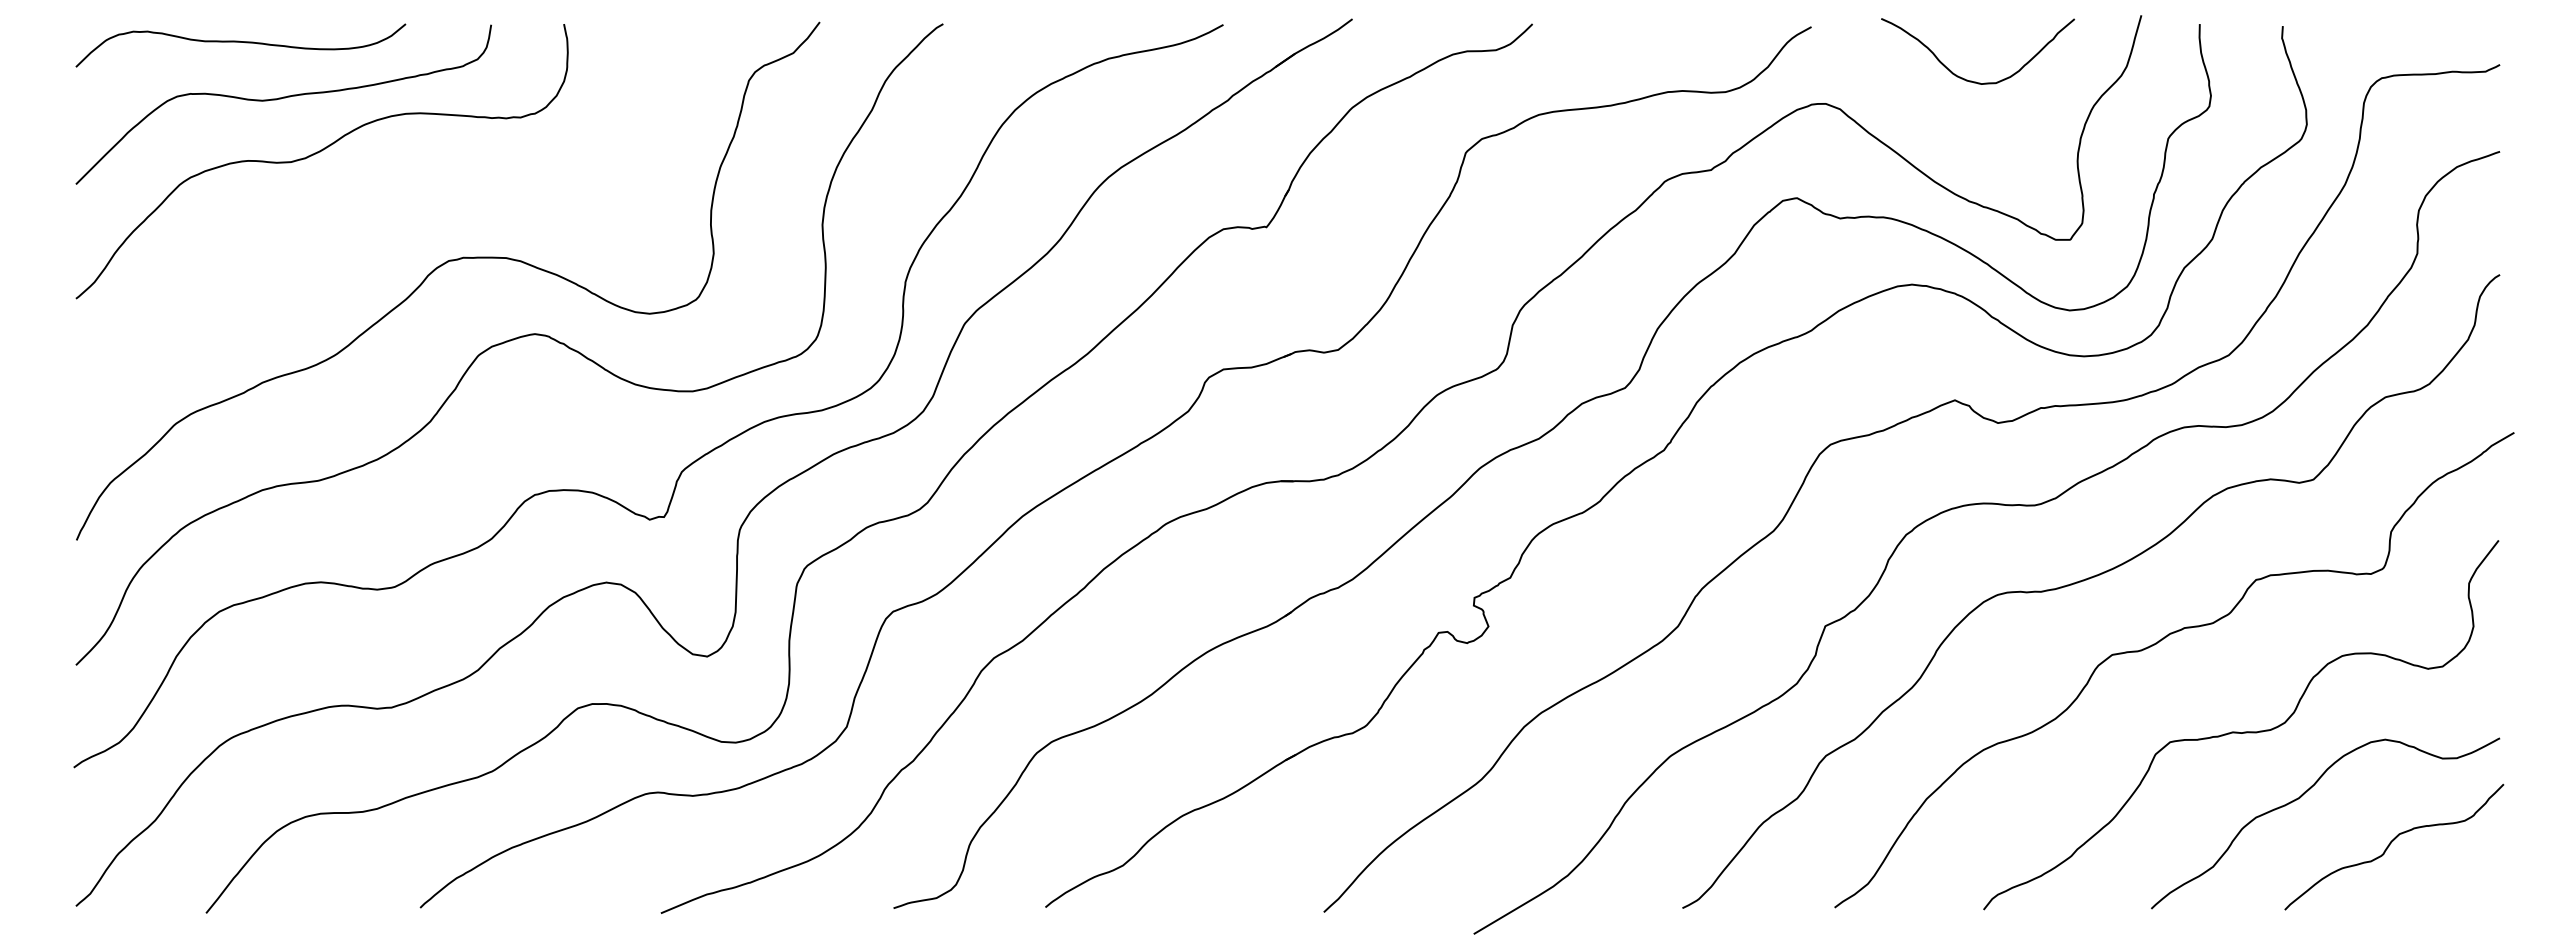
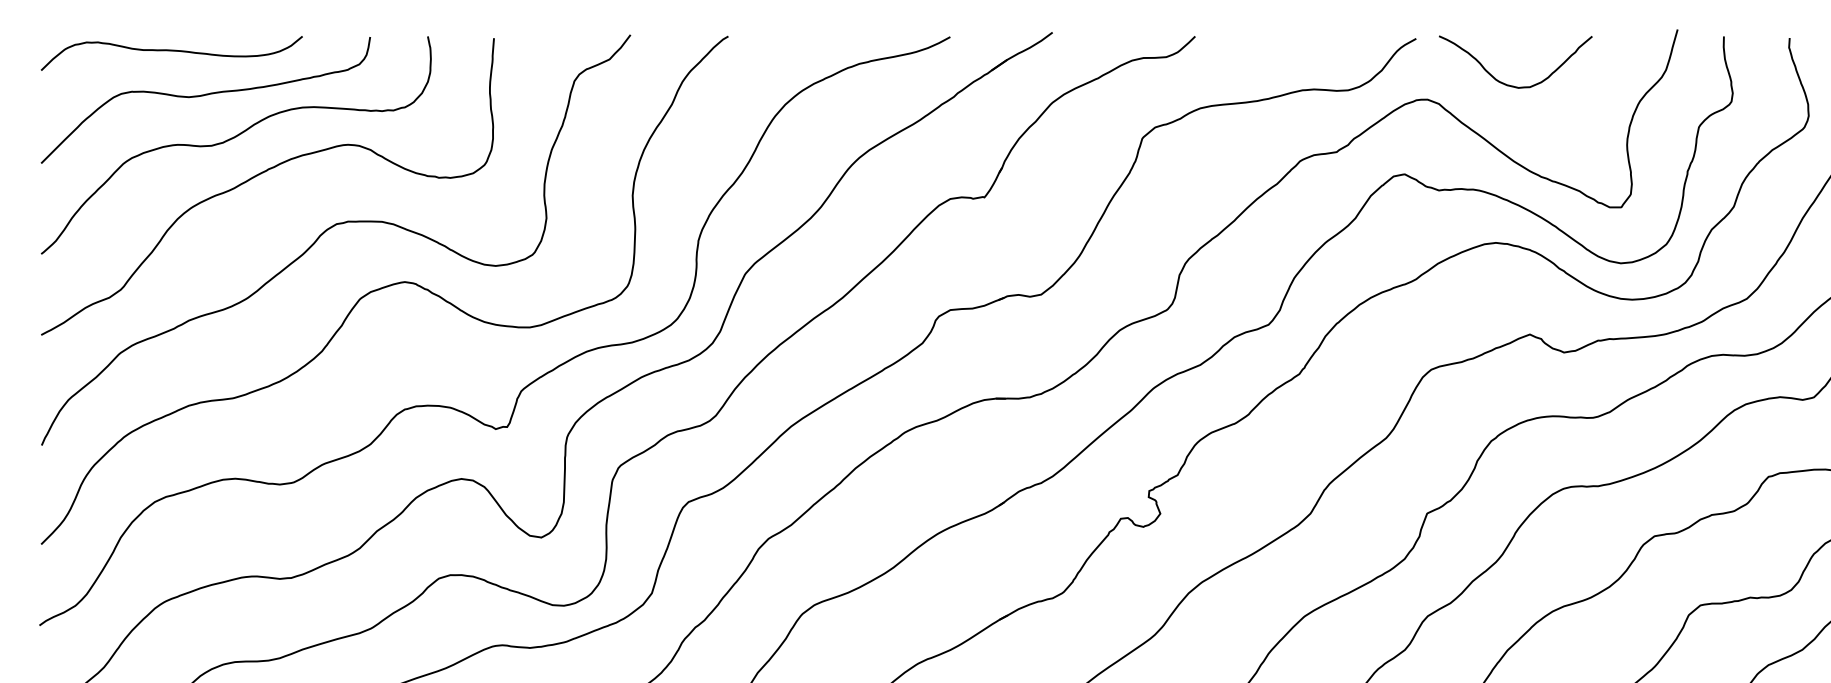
curve: (1971, 80) -> (1510, 85), moved
curve: (354, 197) -> (261, 173), added

